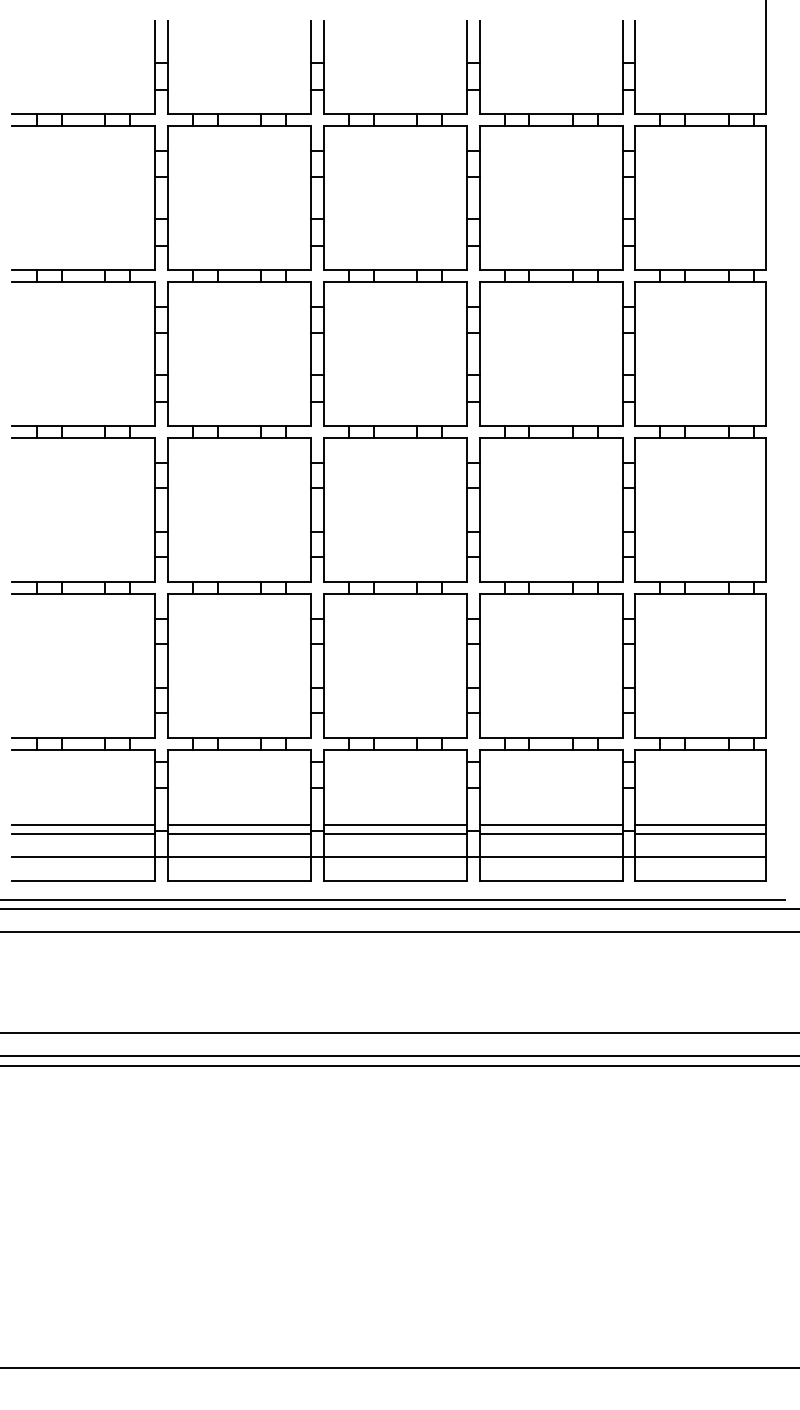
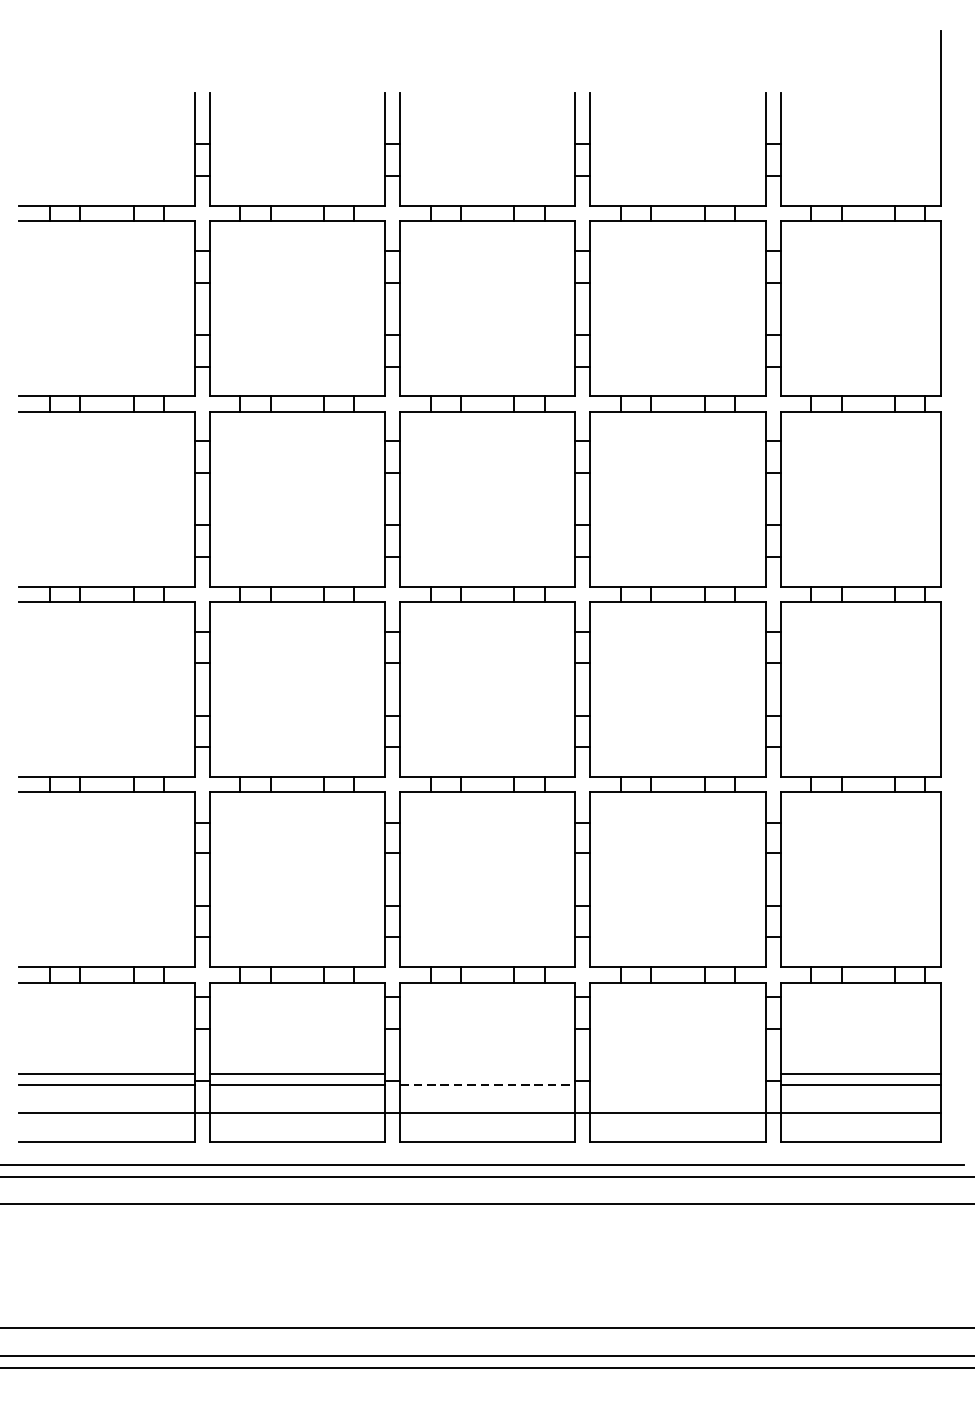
line: (395, 824) -> (487, 1073), removed
line: (551, 824) -> (678, 1073), removed
line: (395, 834) -> (487, 1085), solid -> dashed
line: (551, 834) -> (678, 1085), removed

